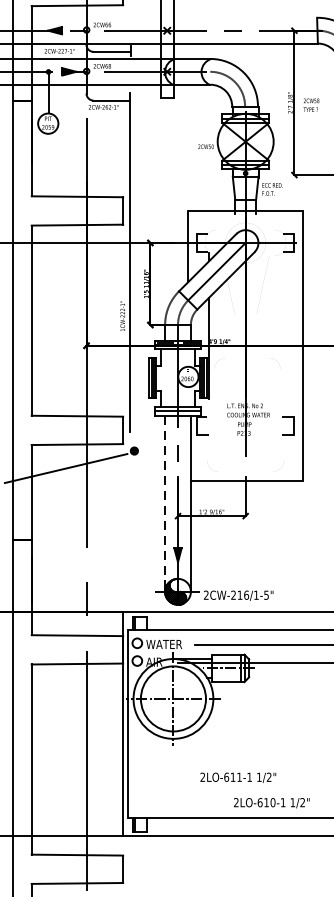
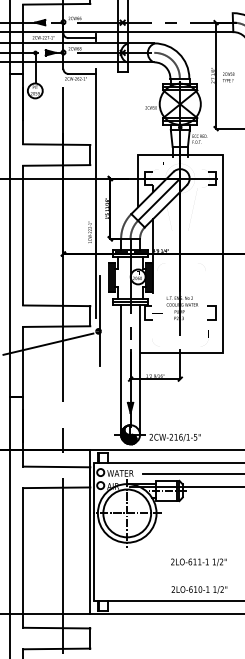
line: (135, 436) -> (99, 320), added
line: (165, 504) -> (121, 370), dashed -> solid
text: (237, 776) -> (198, 561), moved

